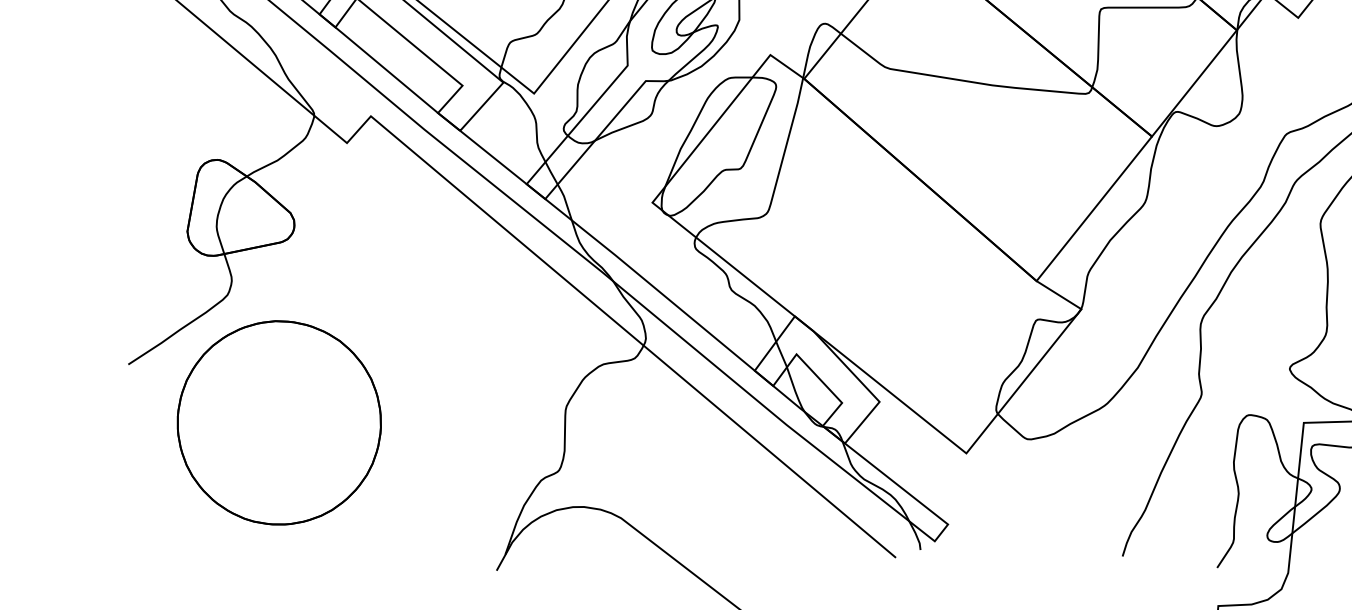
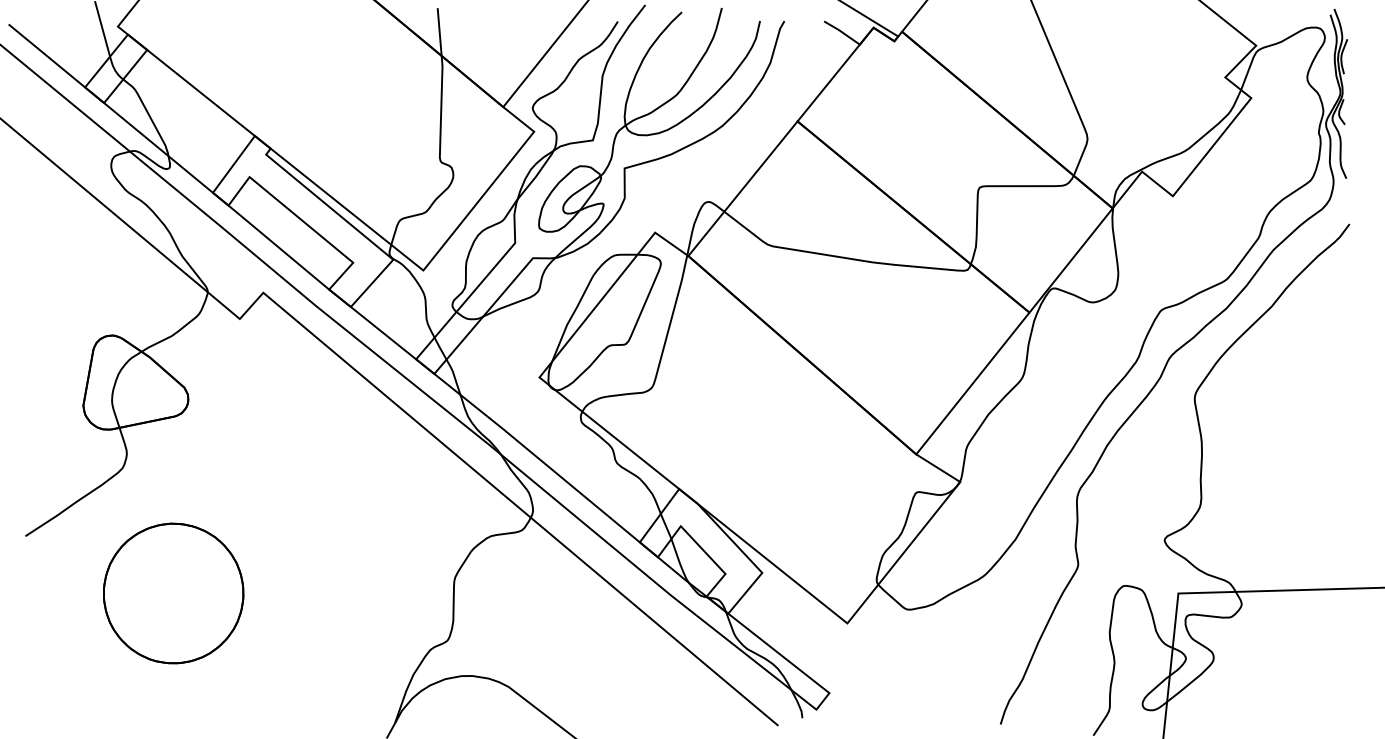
part: (279, 422) -> (173, 593), size x0.7

